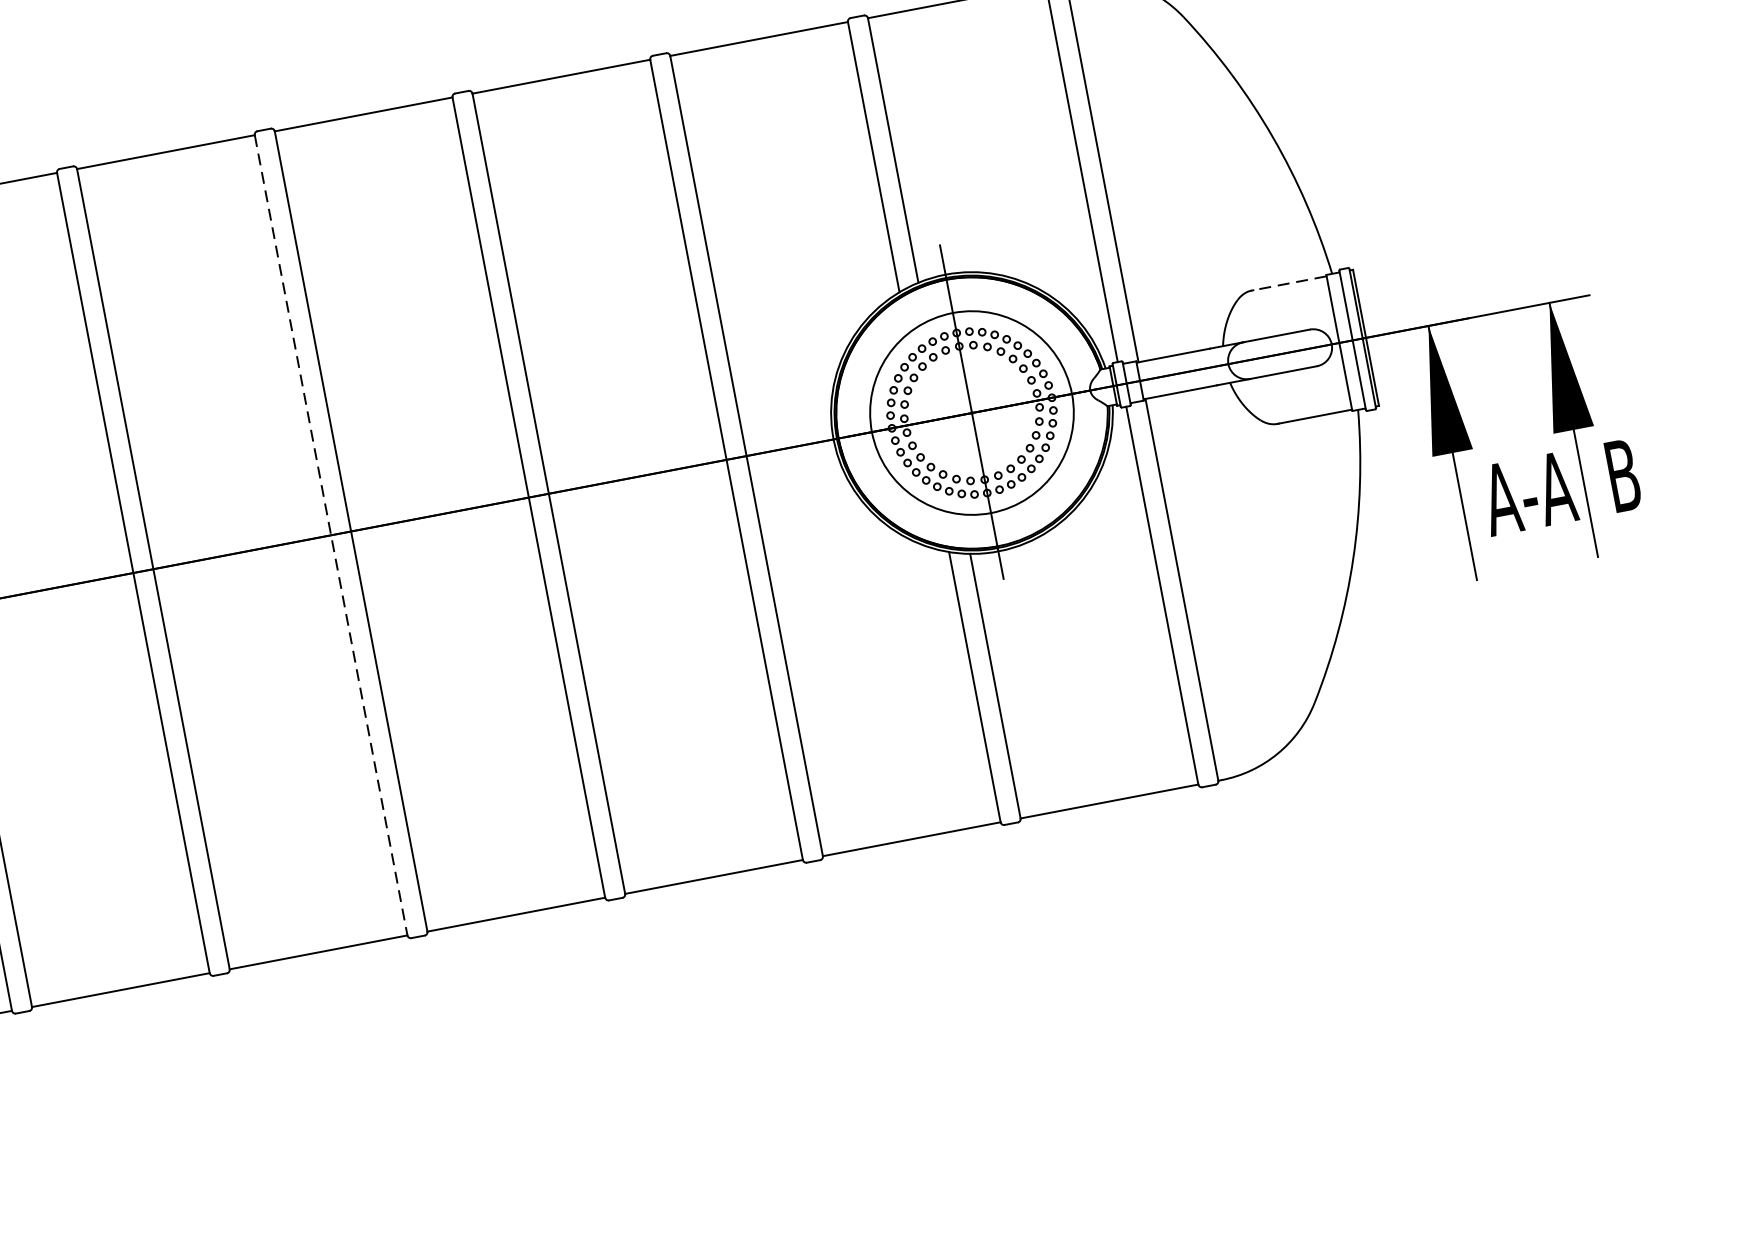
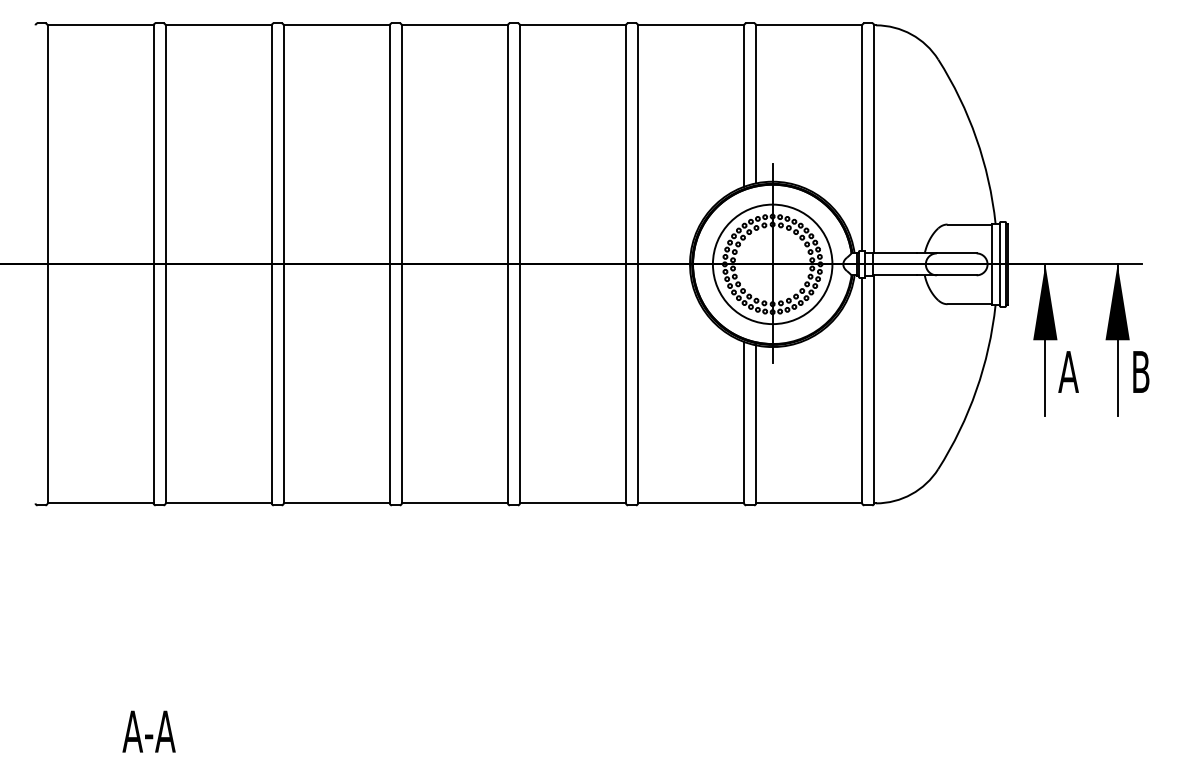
line: (1290, 283) -> (970, 224), dashed -> solid
text: (1546, 489) -> (1095, 371), A-A -> A
line: (330, 535) -> (389, 264), dashed -> solid

